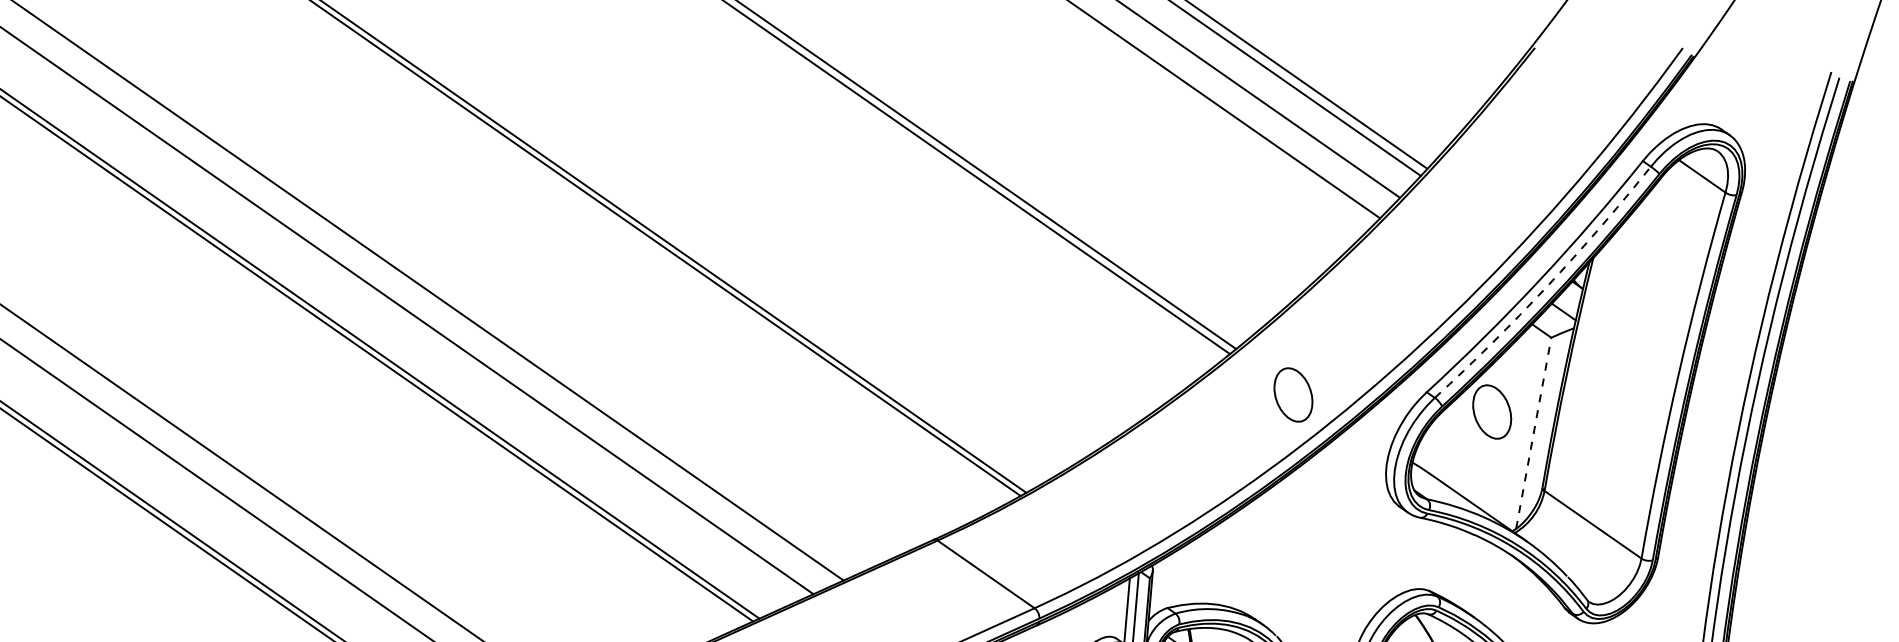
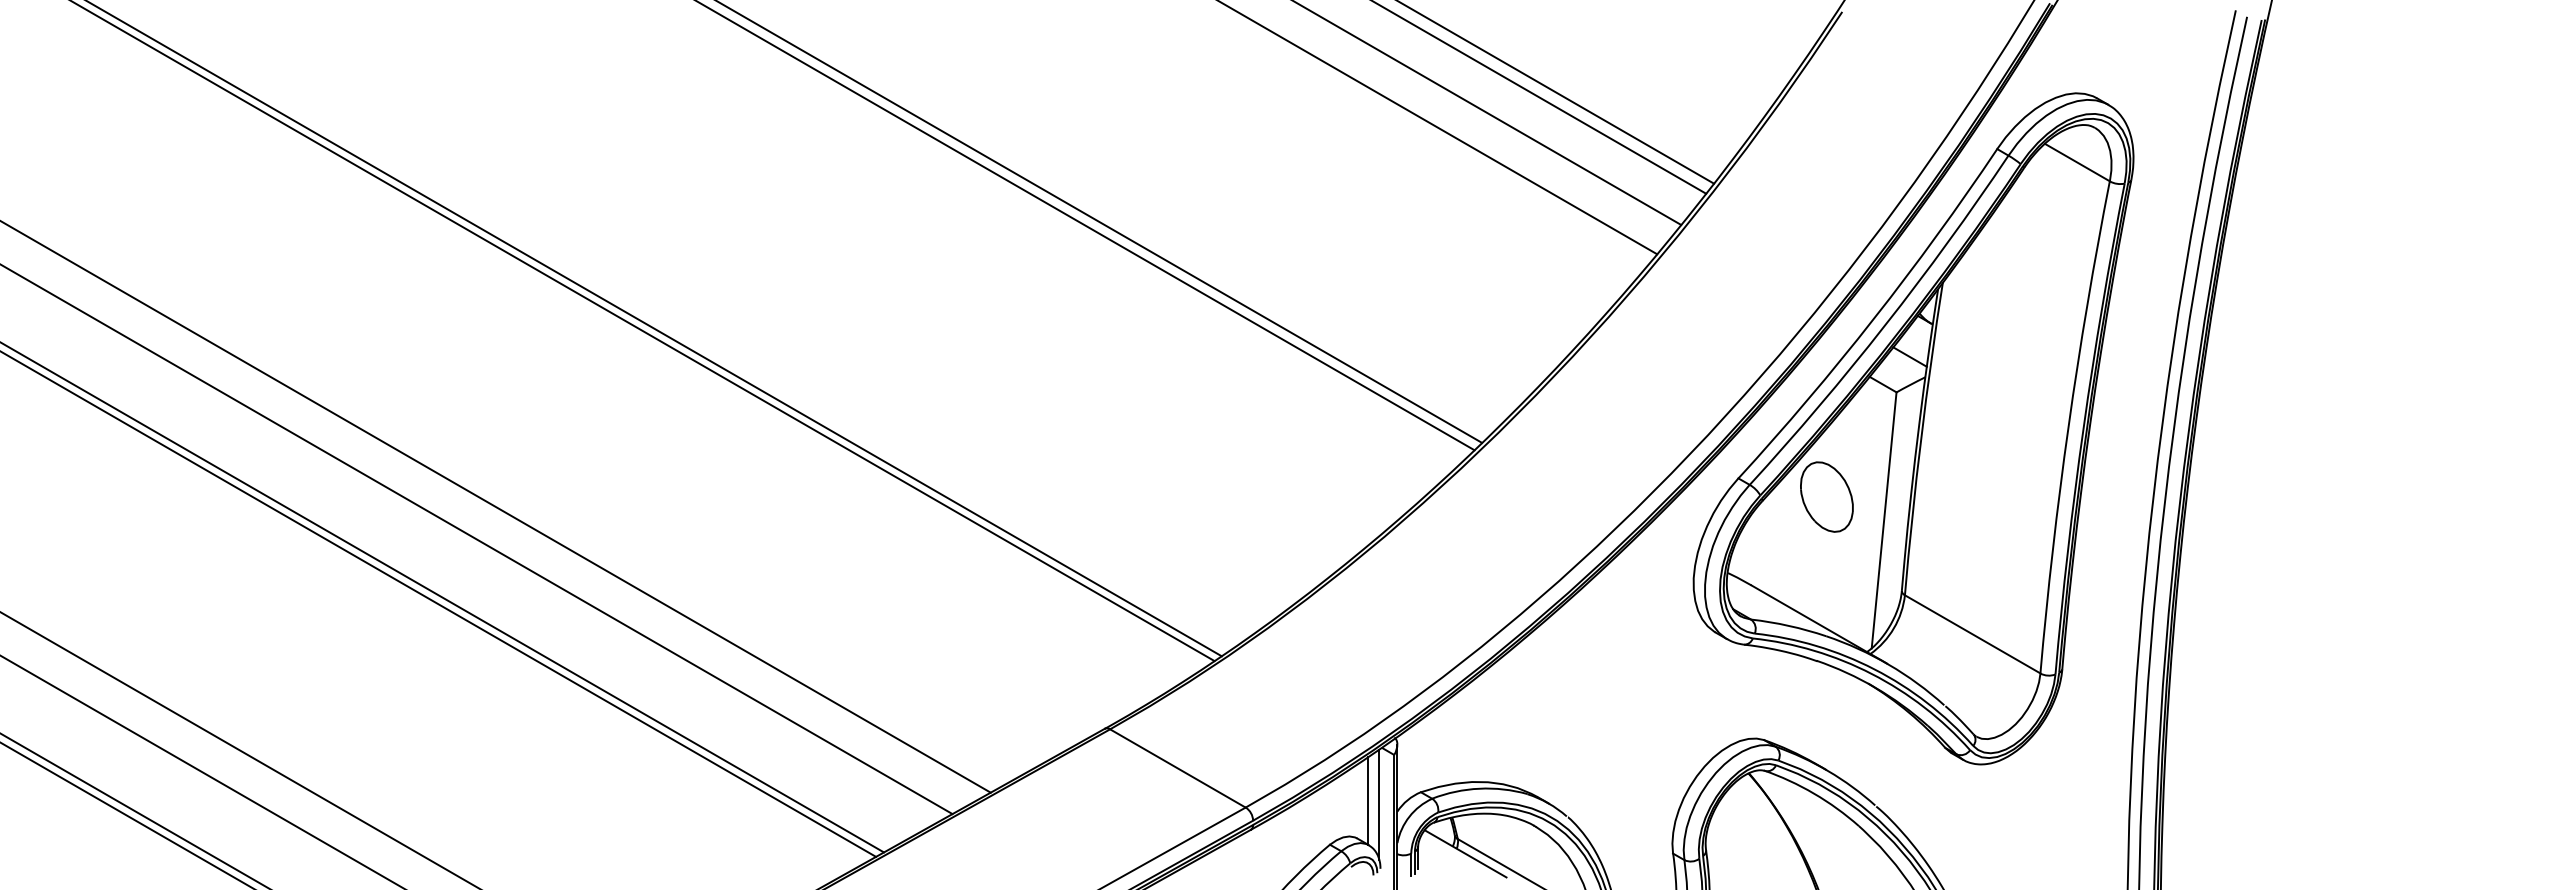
arc: (1547, 286) -> (1885, 325), dashed -> solid
part: (1293, 394) -> (1562, 496), removed
line: (1534, 433) -> (1884, 520), dashed -> solid

